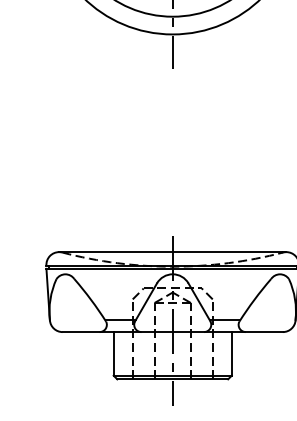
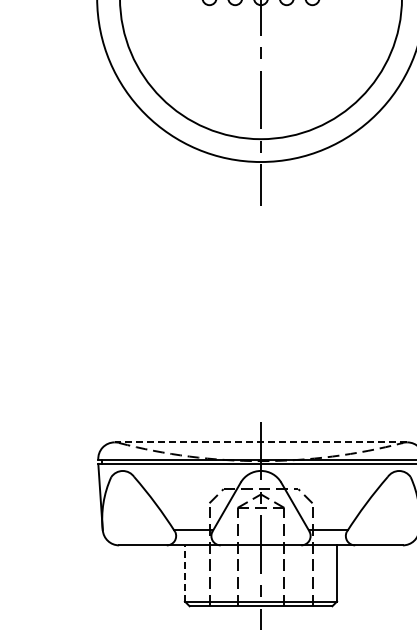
line: (172, 252) -> (260, 442), solid -> dashed
line: (113, 353) -> (184, 572), solid -> dashed

